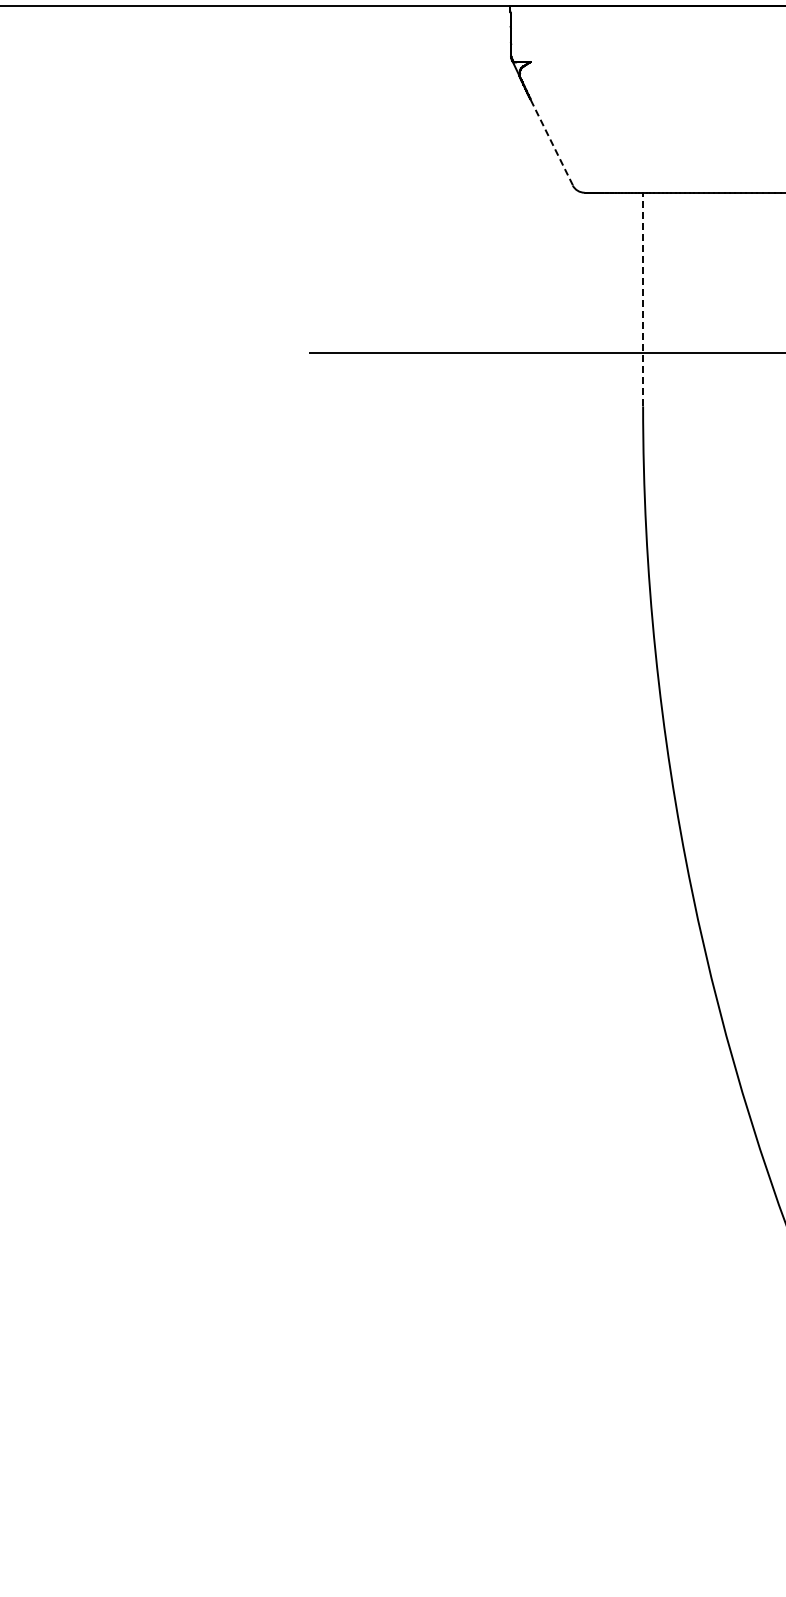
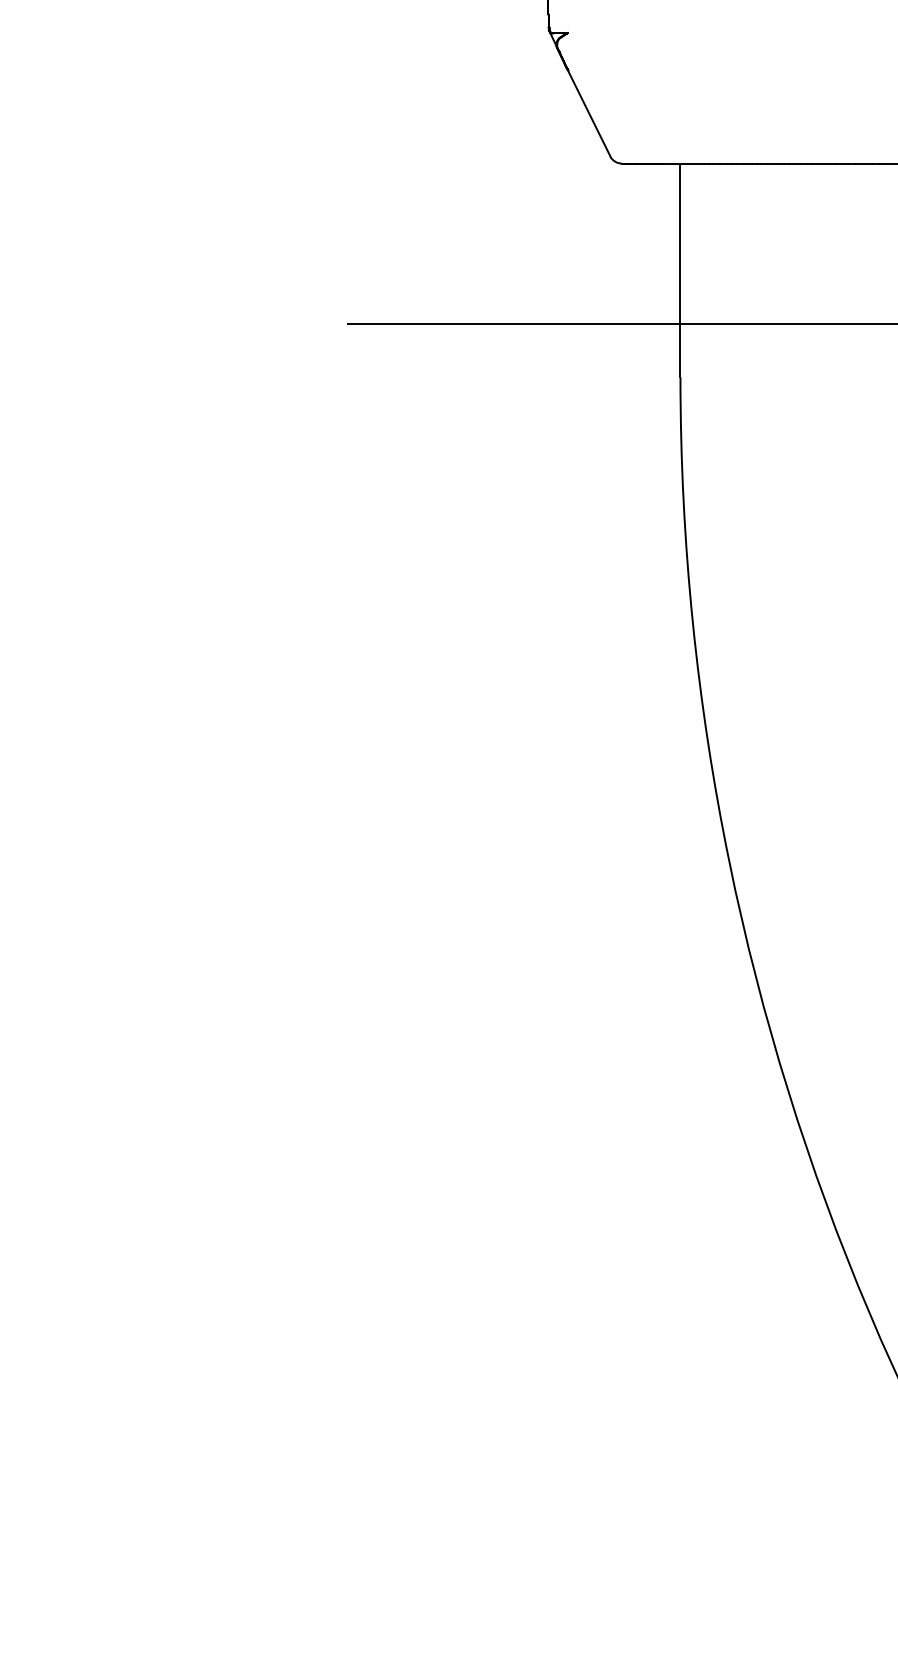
line: (552, 142) -> (589, 113), dashed -> solid
line: (643, 299) -> (680, 270), dashed -> solid

